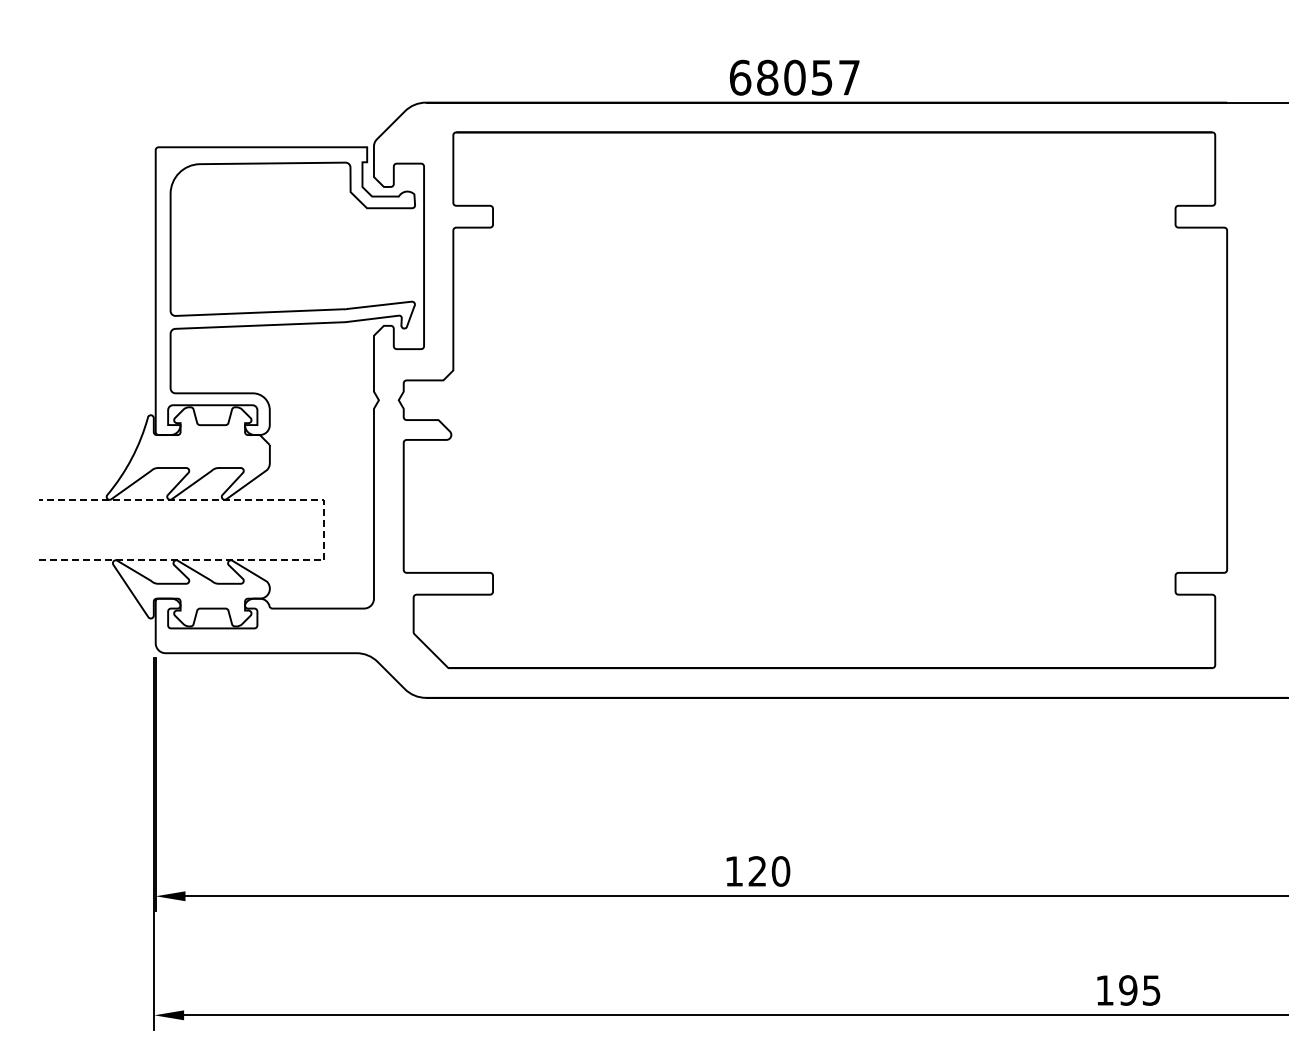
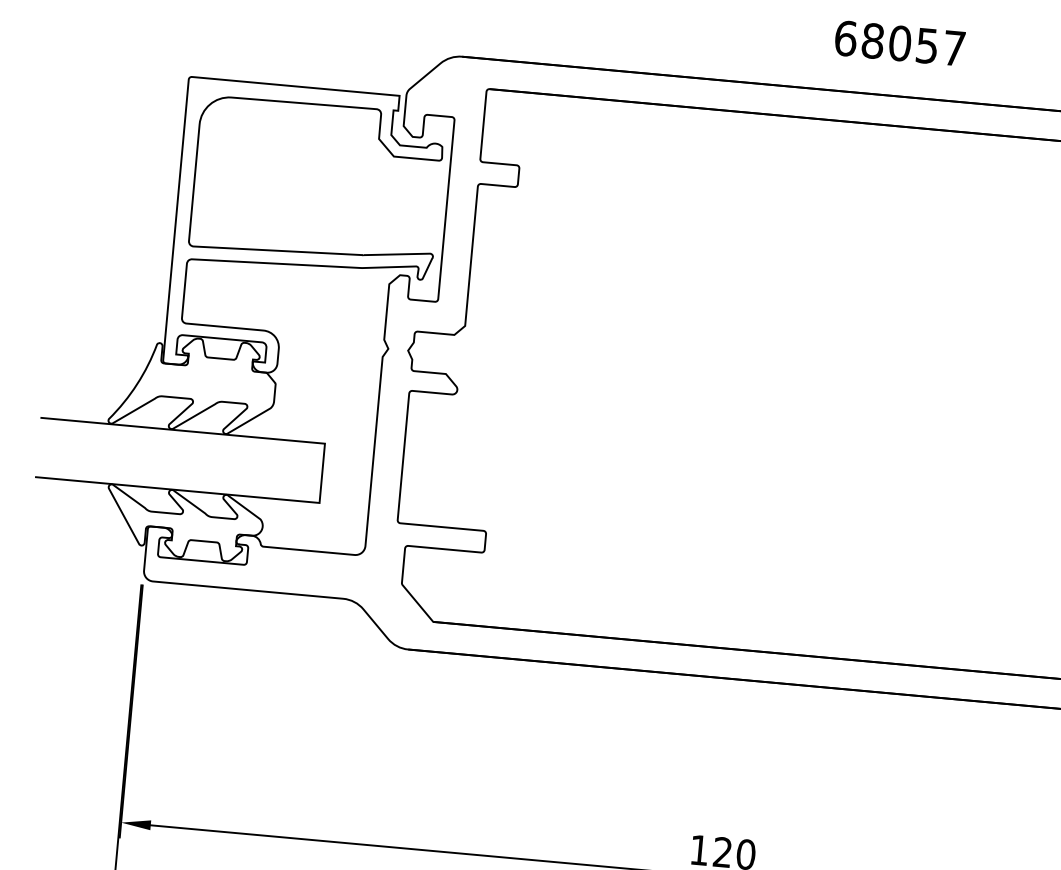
text: (794, 77) -> (899, 43), moved
line: (324, 530) -> (322, 473), dashed -> solid

